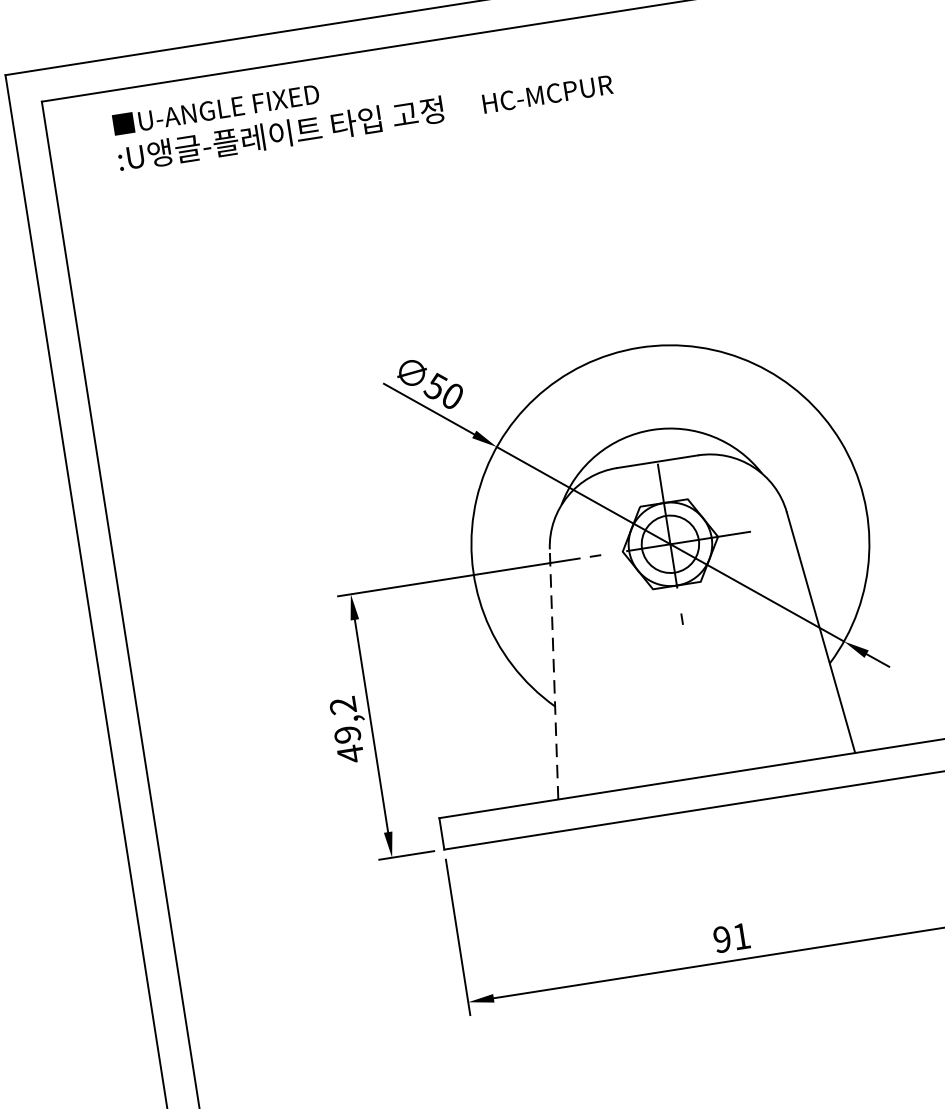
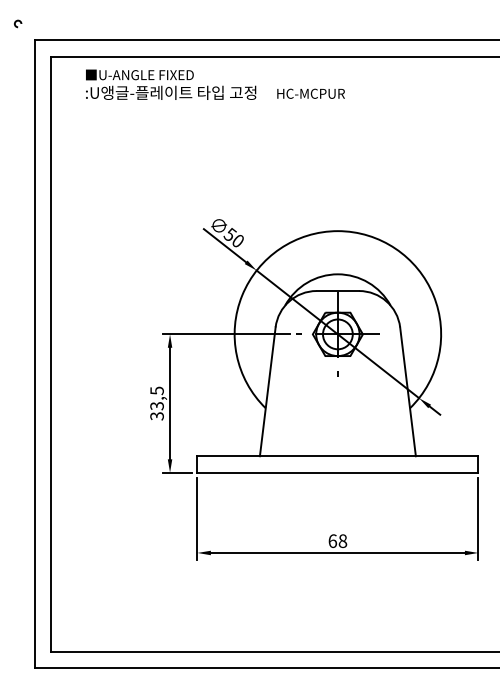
line: (553, 673) -> (267, 391), dashed -> solid
text: (345, 729) -> (156, 403), 49,2 -> 33,5
text: (731, 938) -> (337, 541), 91 -> 68

